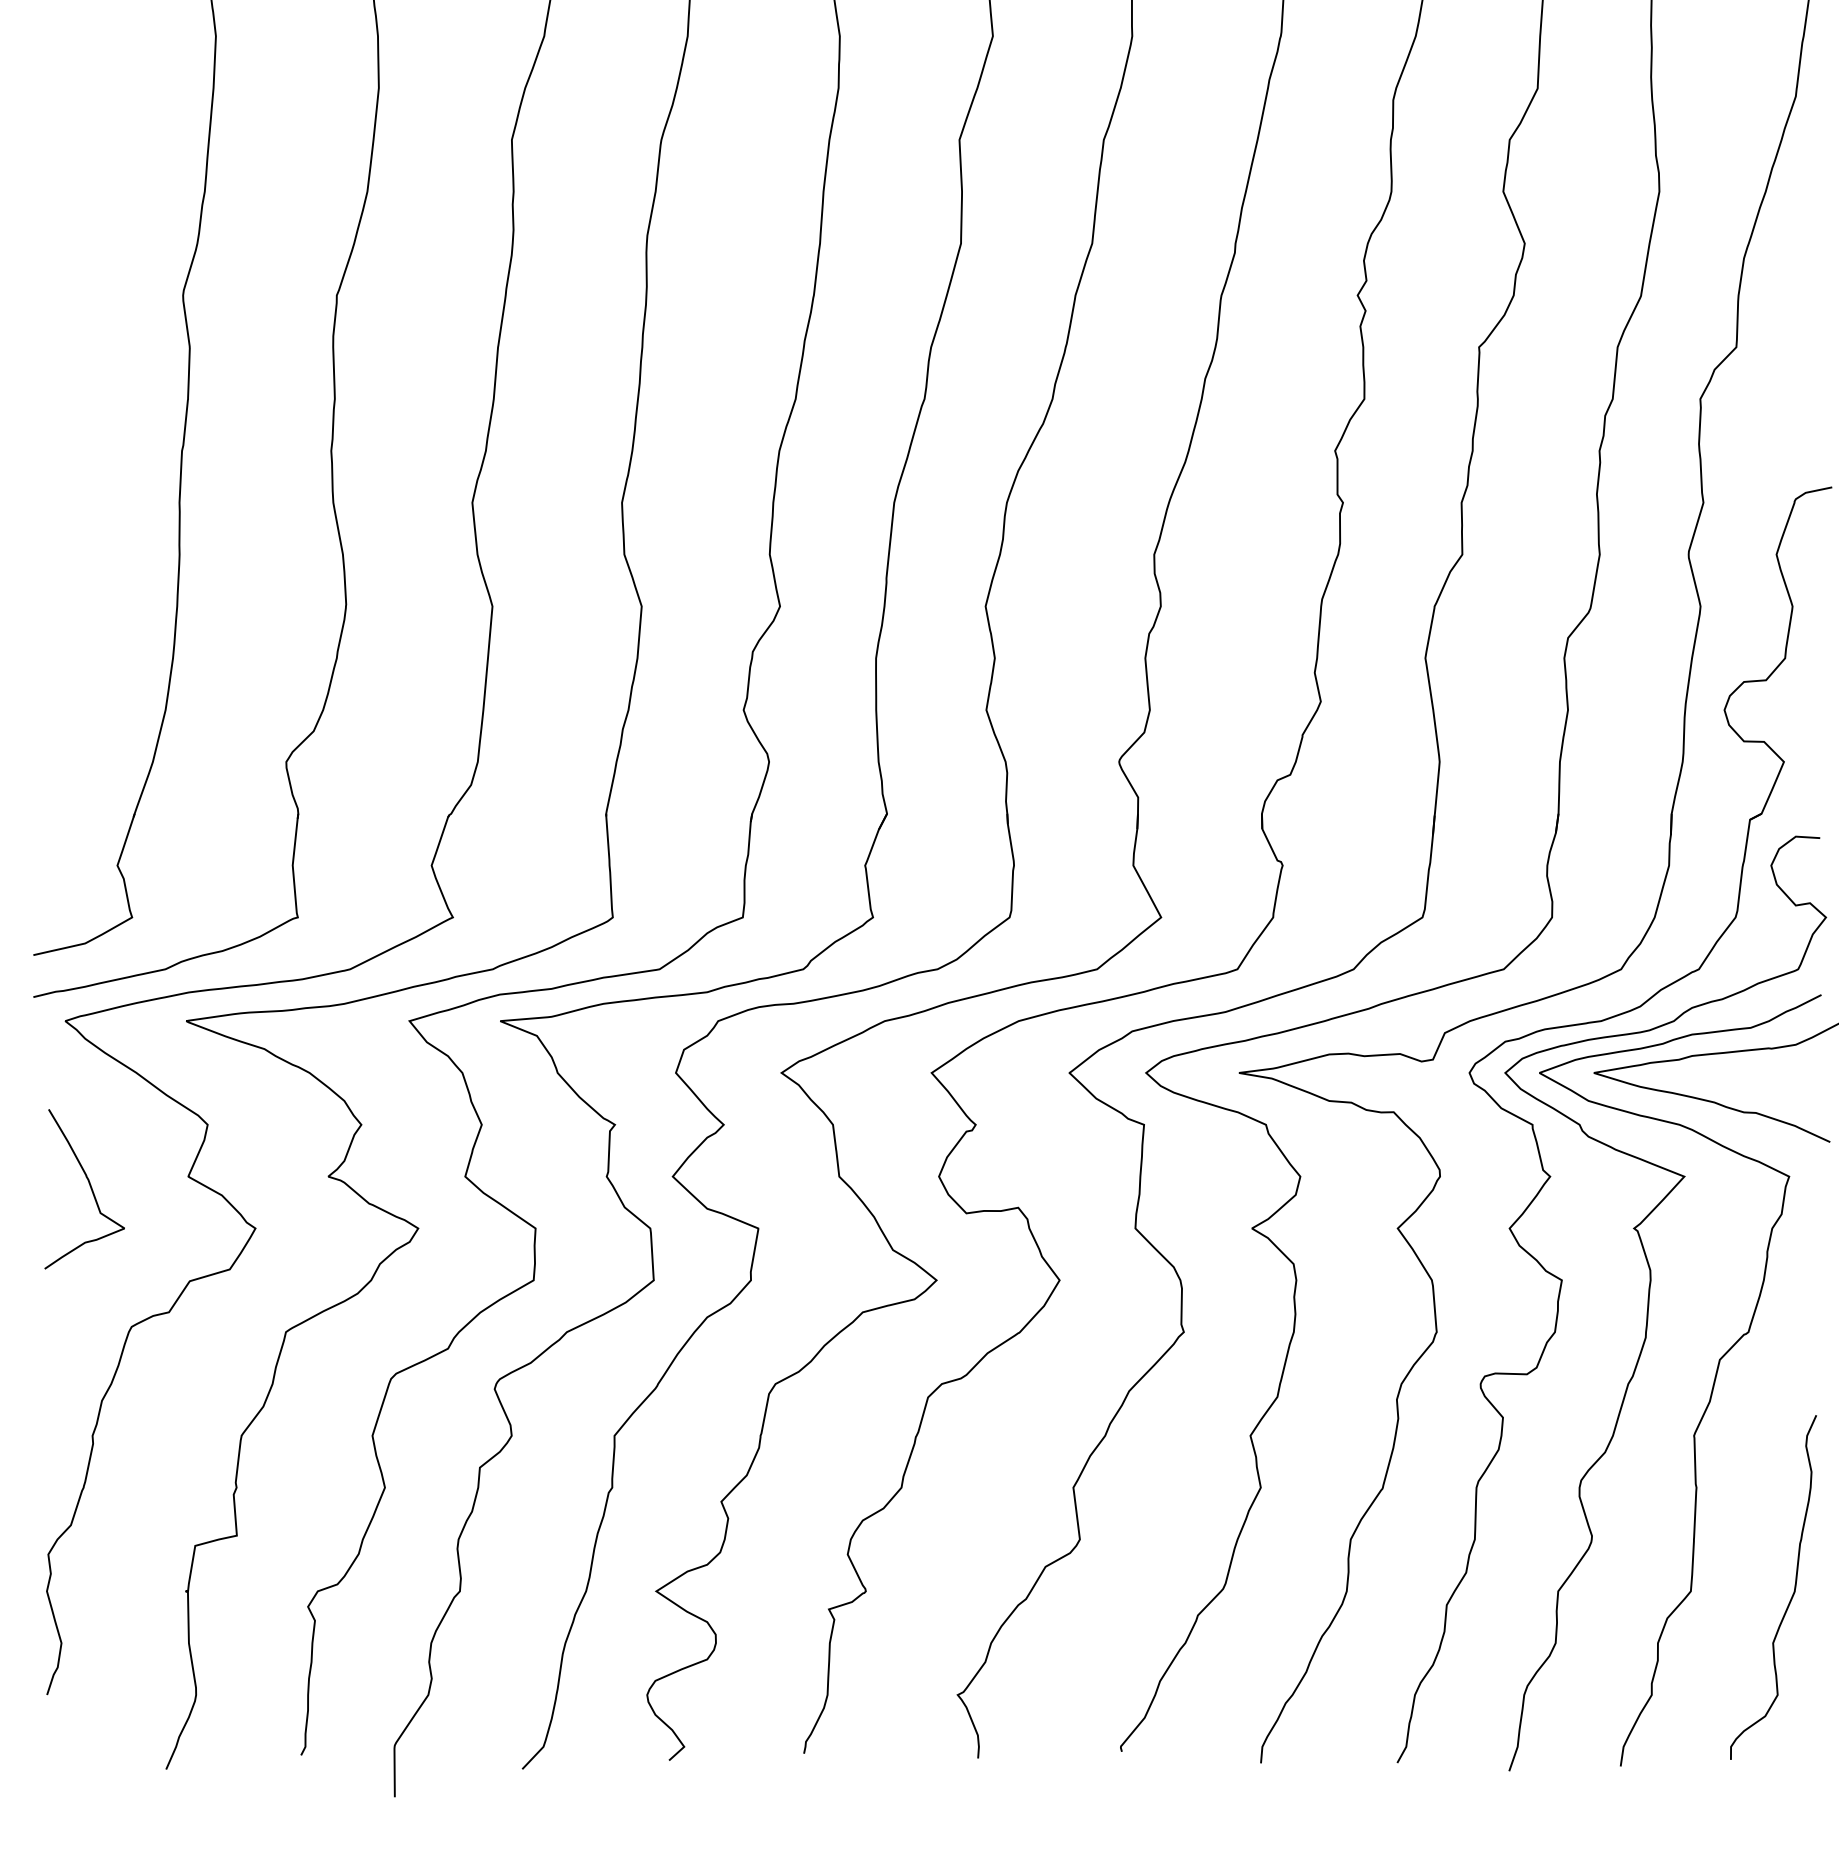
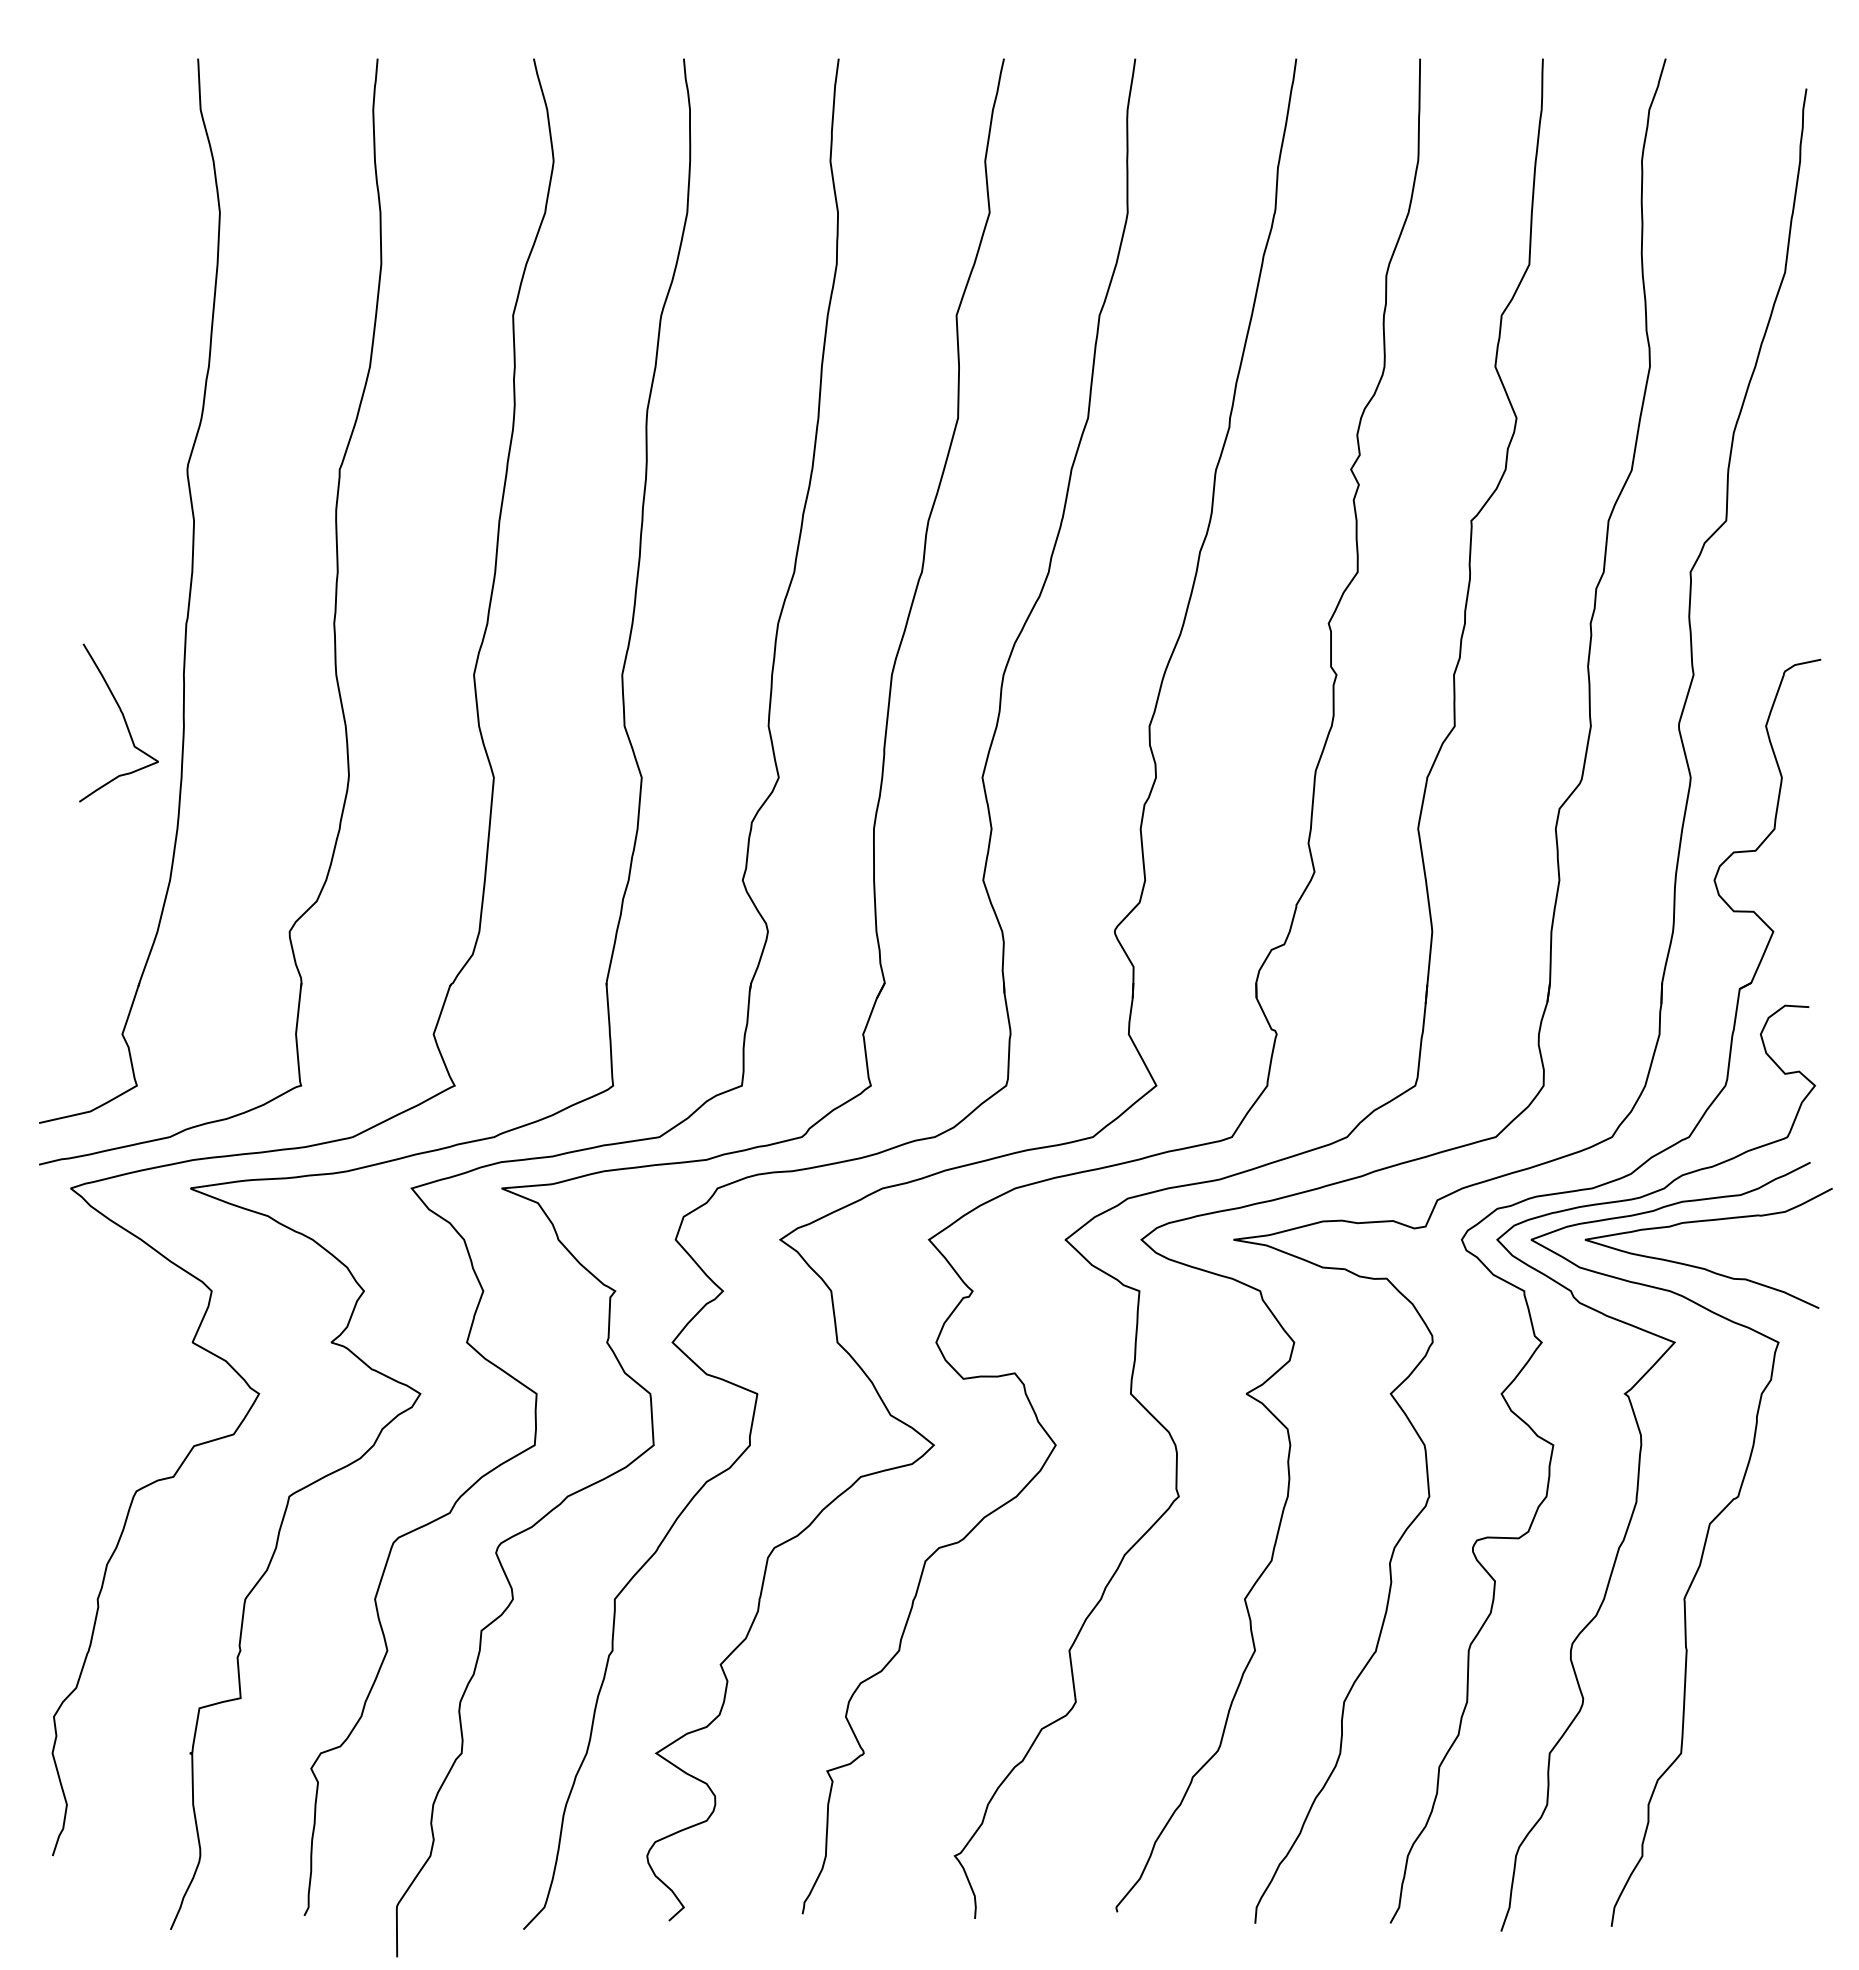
curve: (89, 1185) -> (123, 719), moved
curve: (1792, 1594) -> (1781, 1756), removed

